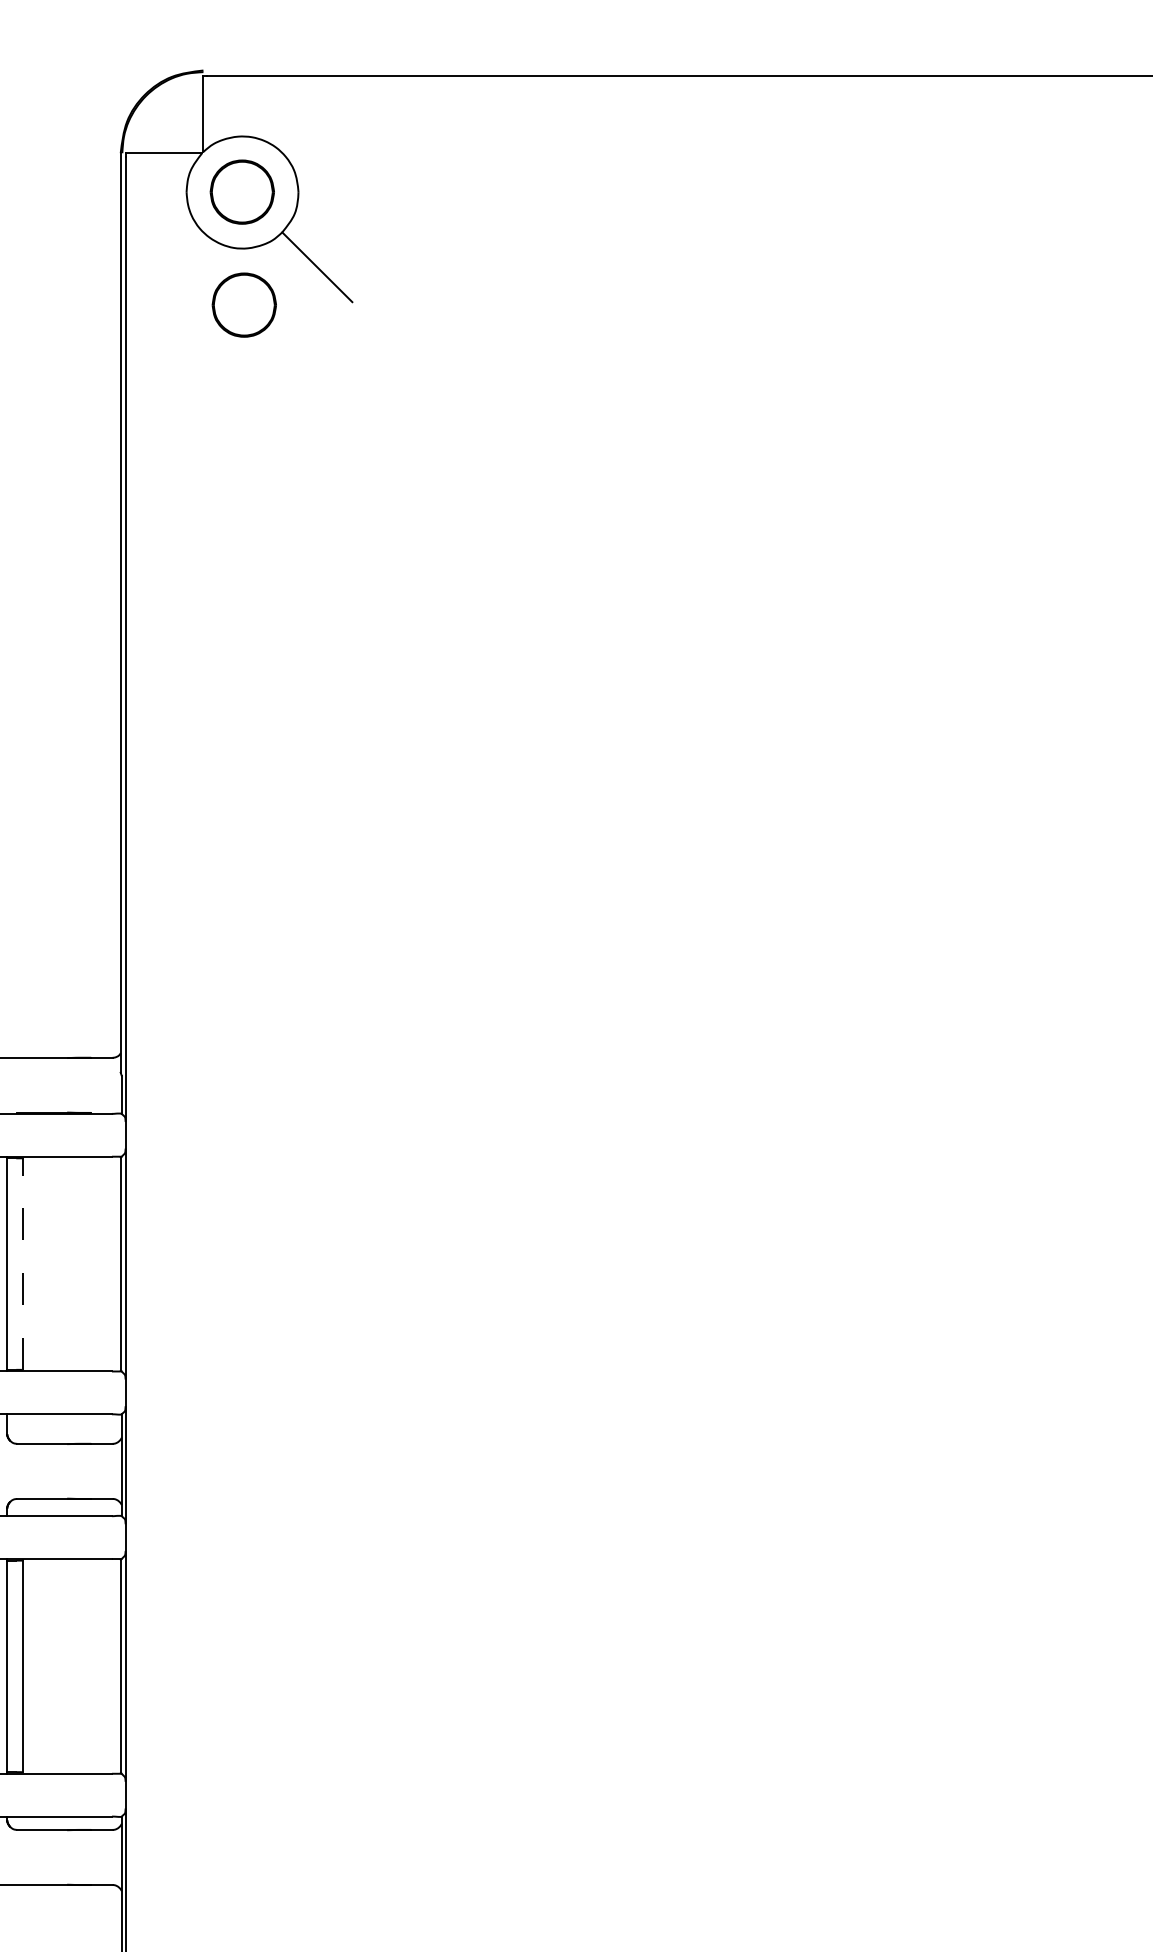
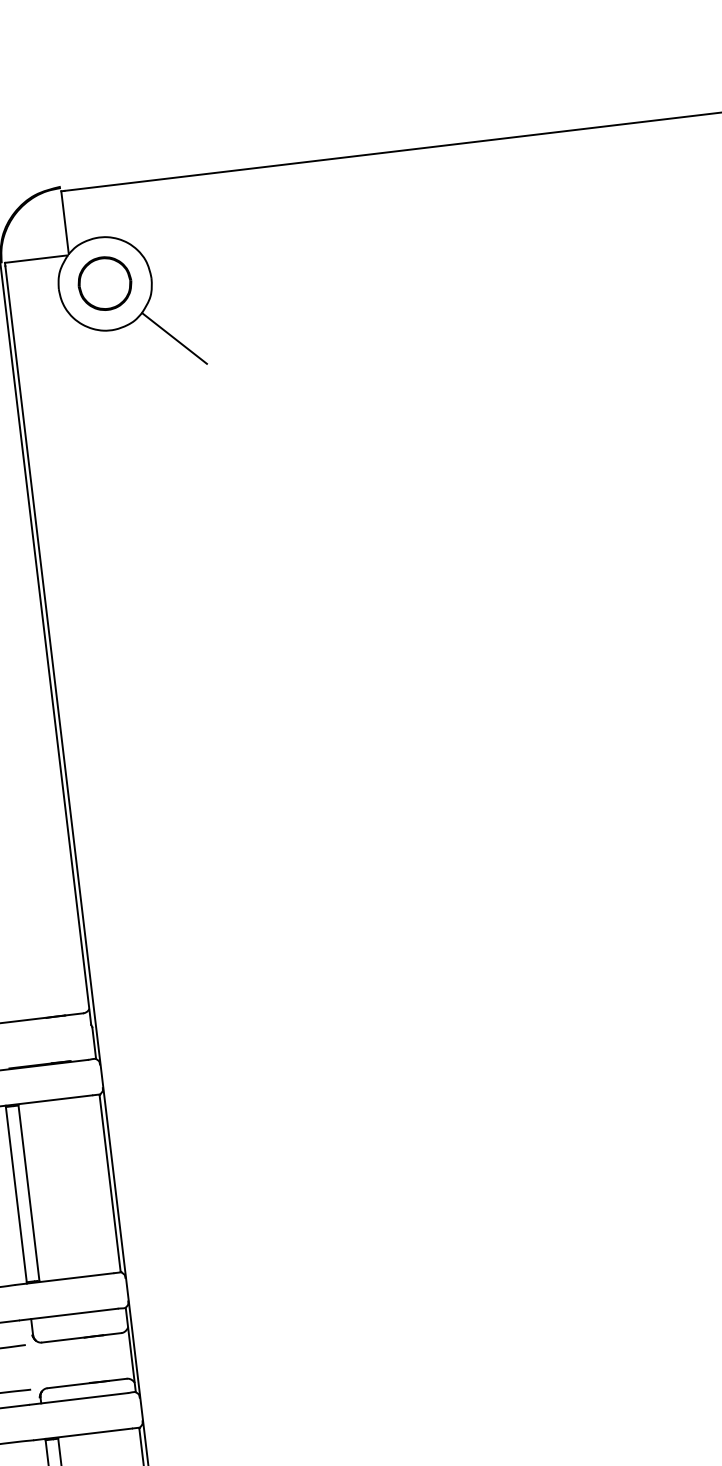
part: (243, 304) -> (117, 376), removed
line: (22, 1263) -> (28, 1192), dashed -> solid

